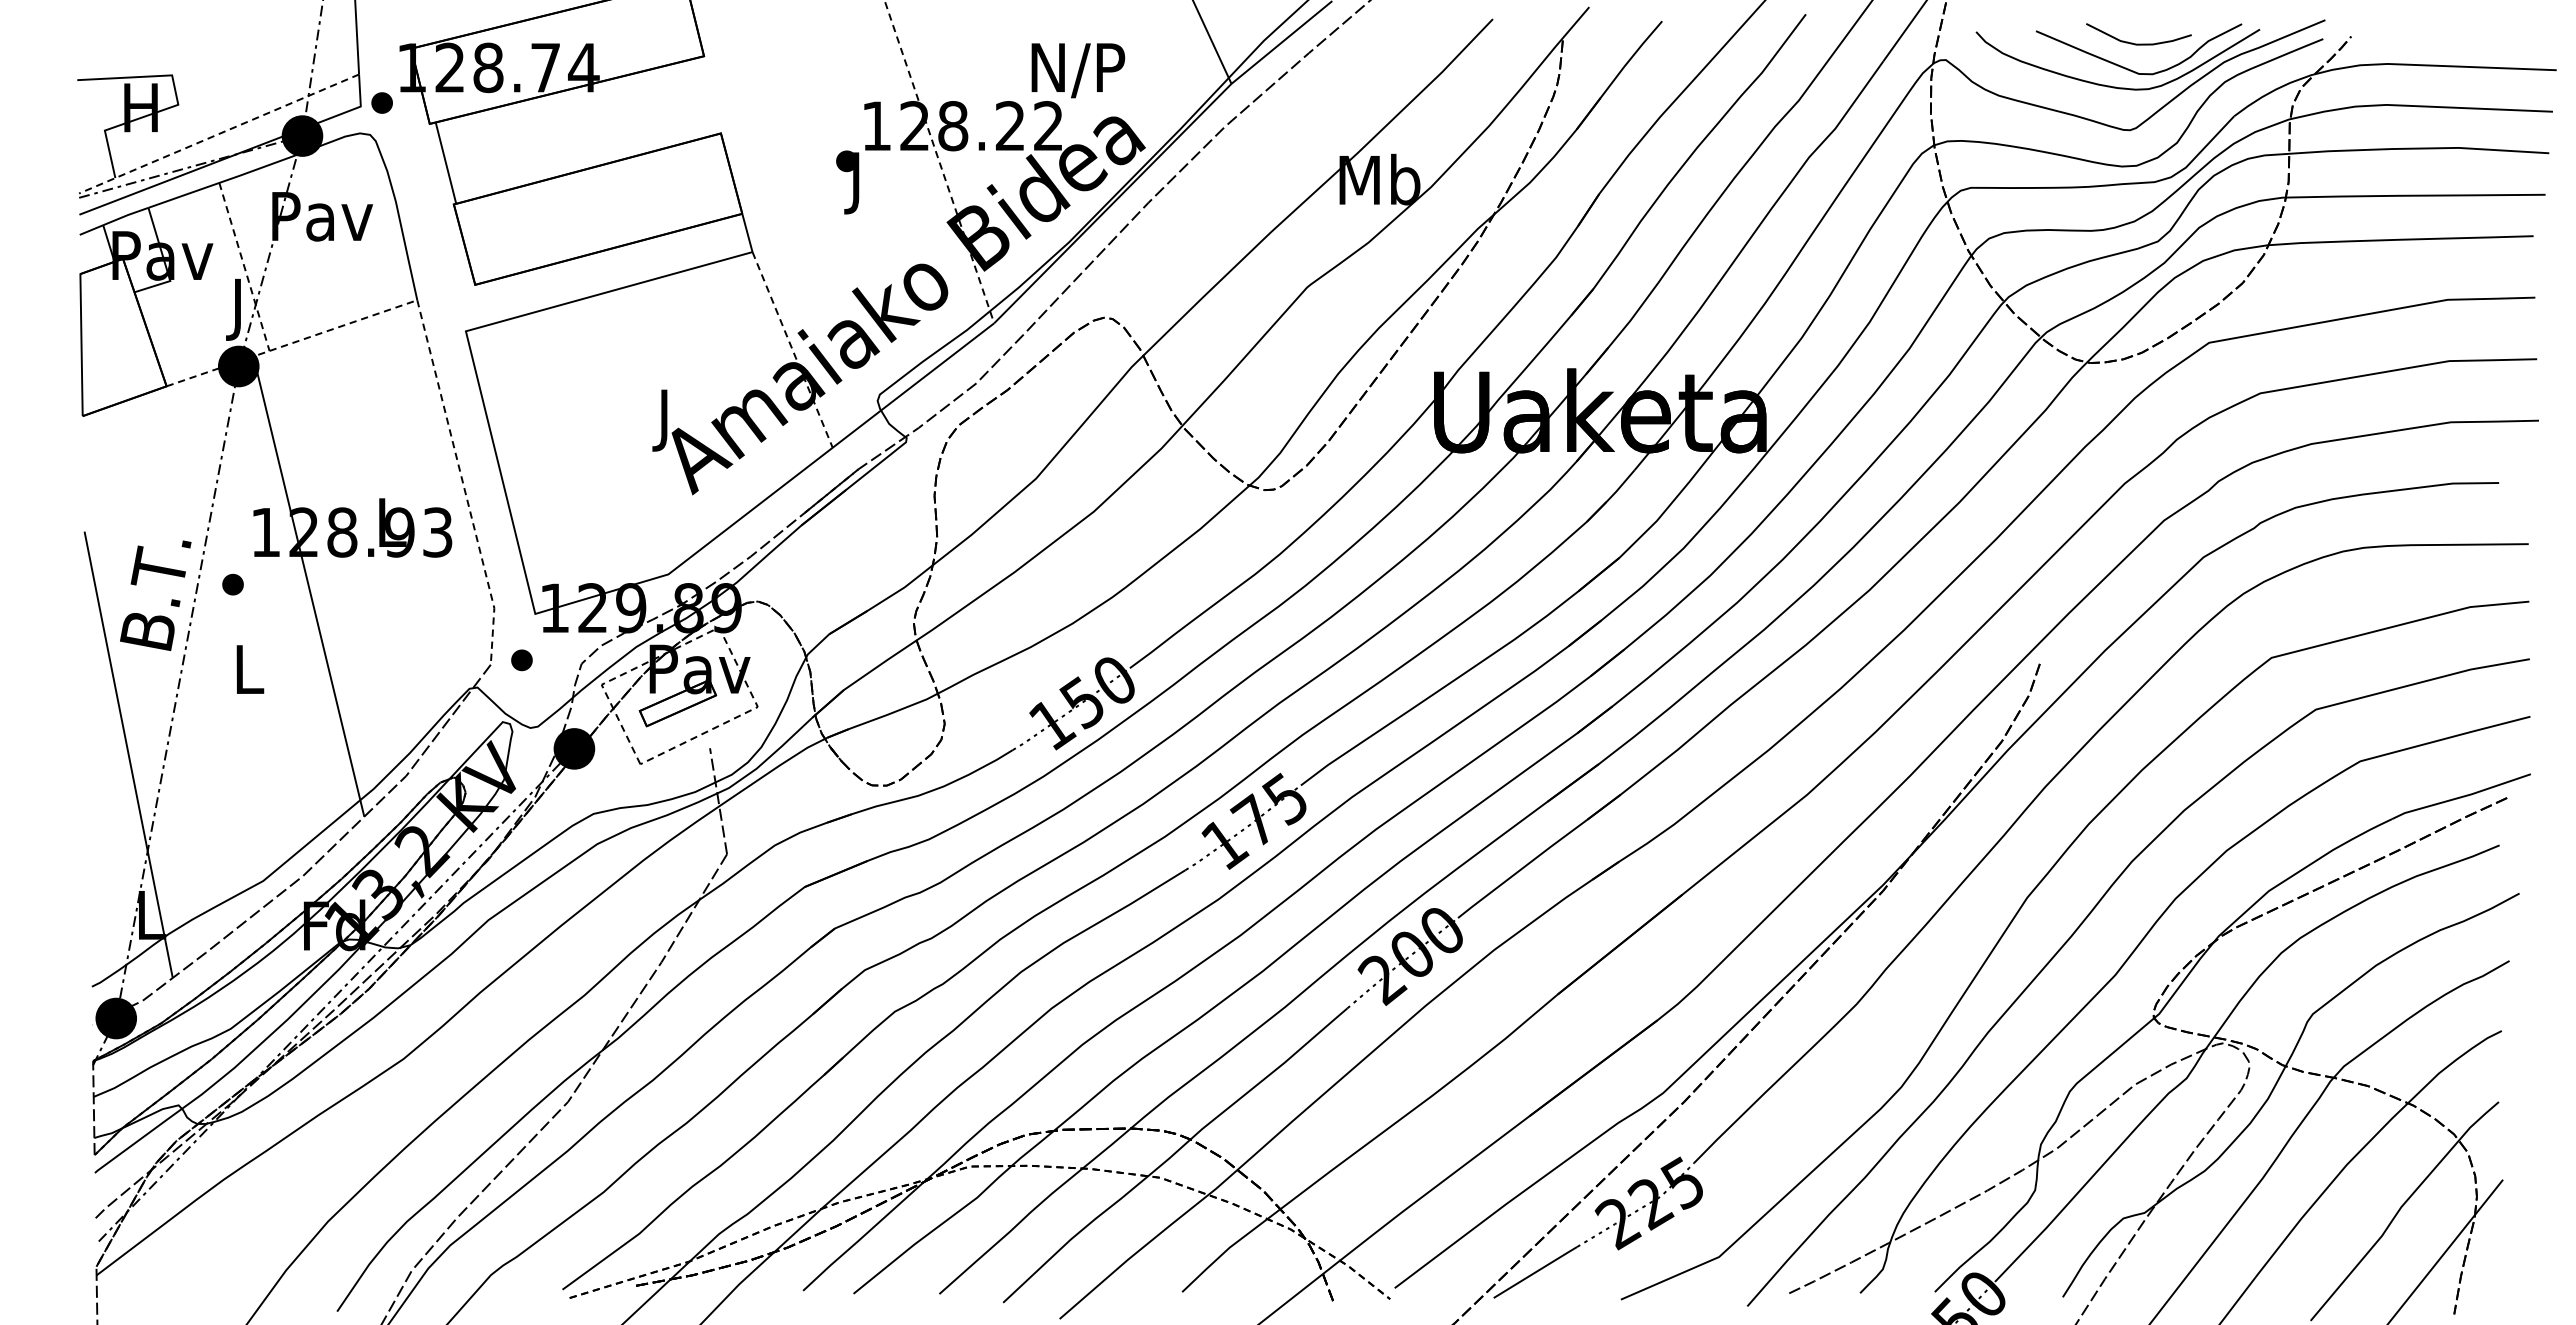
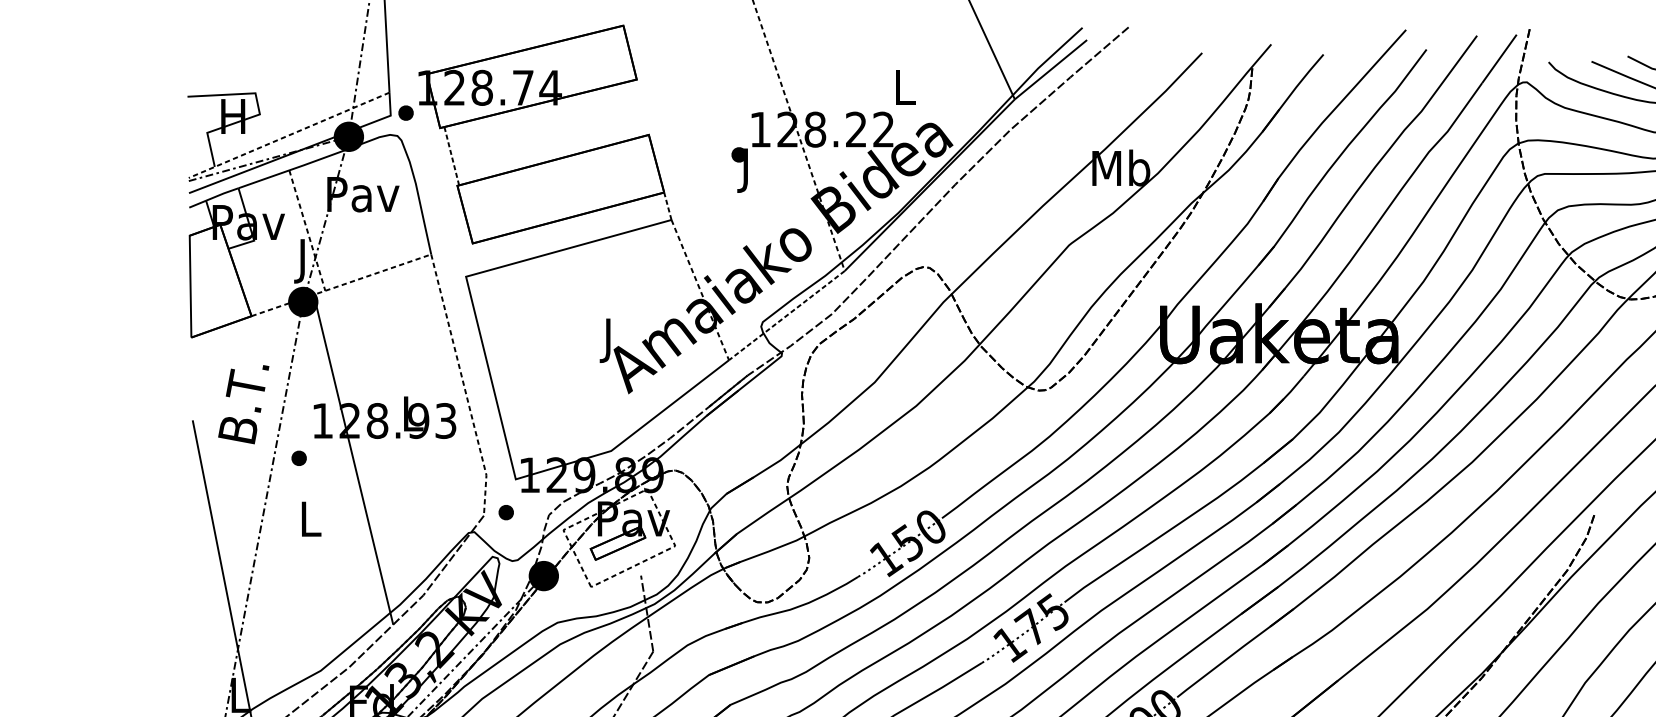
text: (1078, 70) -> (905, 89), N/P -> L
line: (445, 163) -> (451, 156), solid -> dashed
line: (747, 232) -> (667, 205), solid -> dashed
line: (913, 385) -> (786, 315), solid -> dashed
text: (155, 595) -> (243, 404), moved

